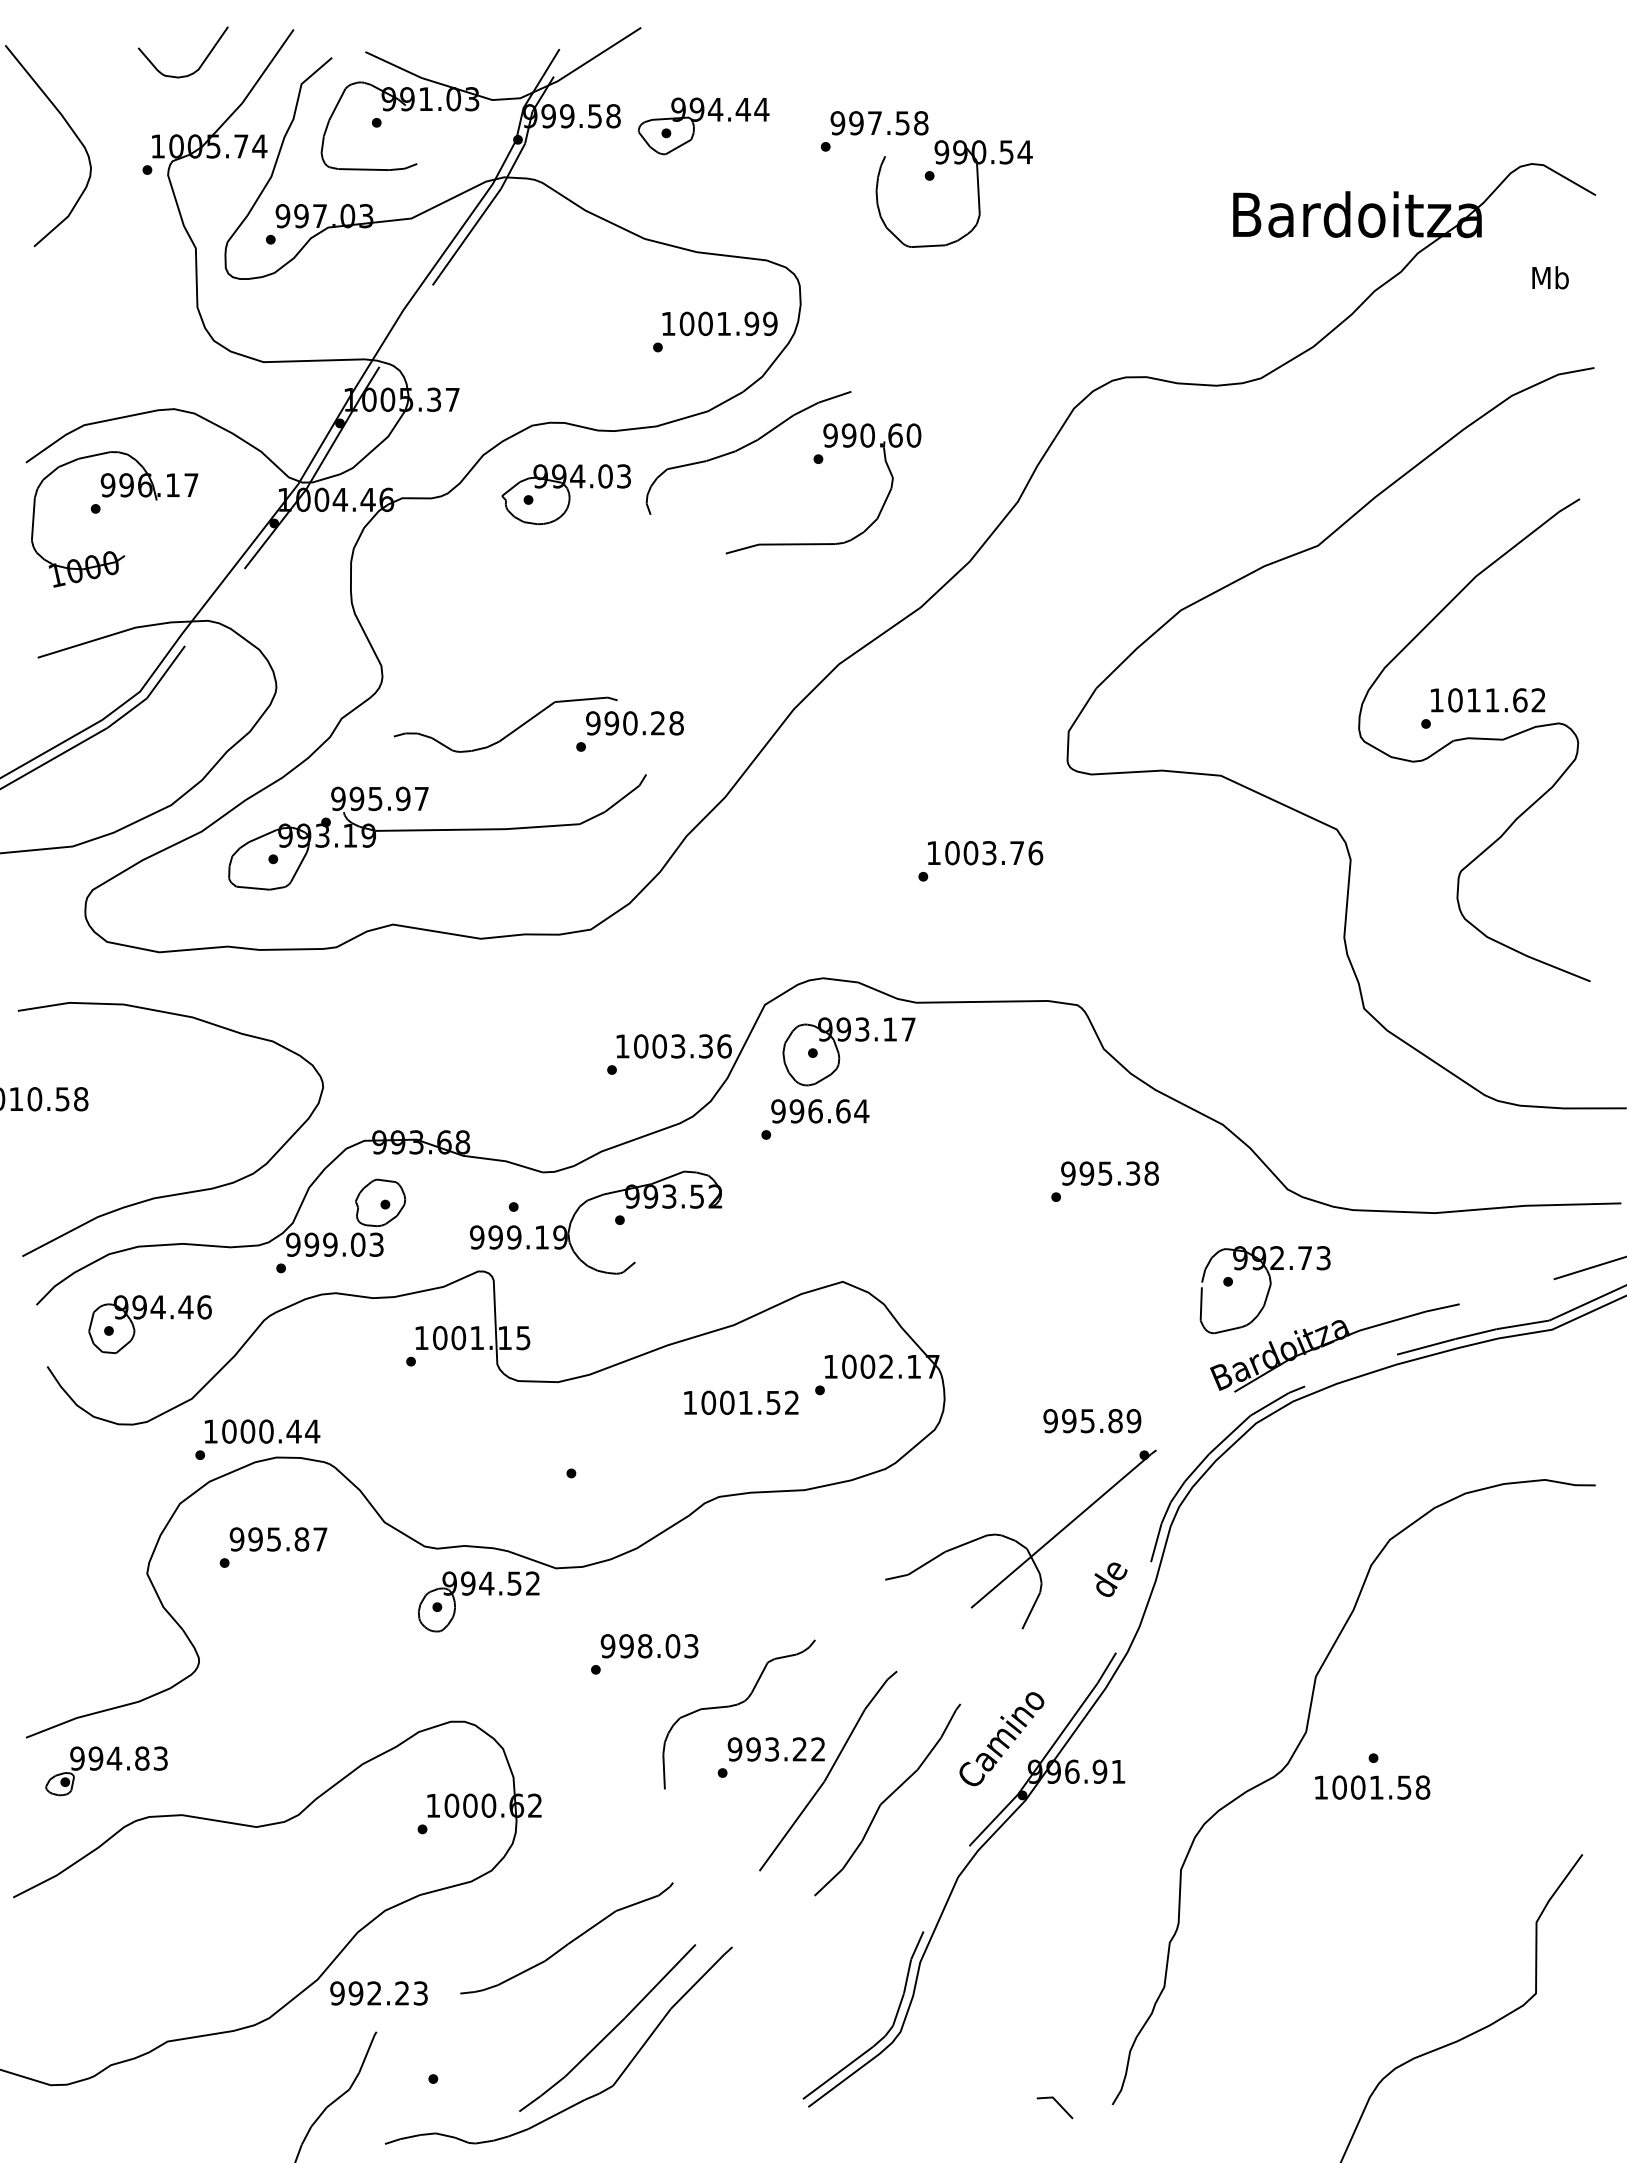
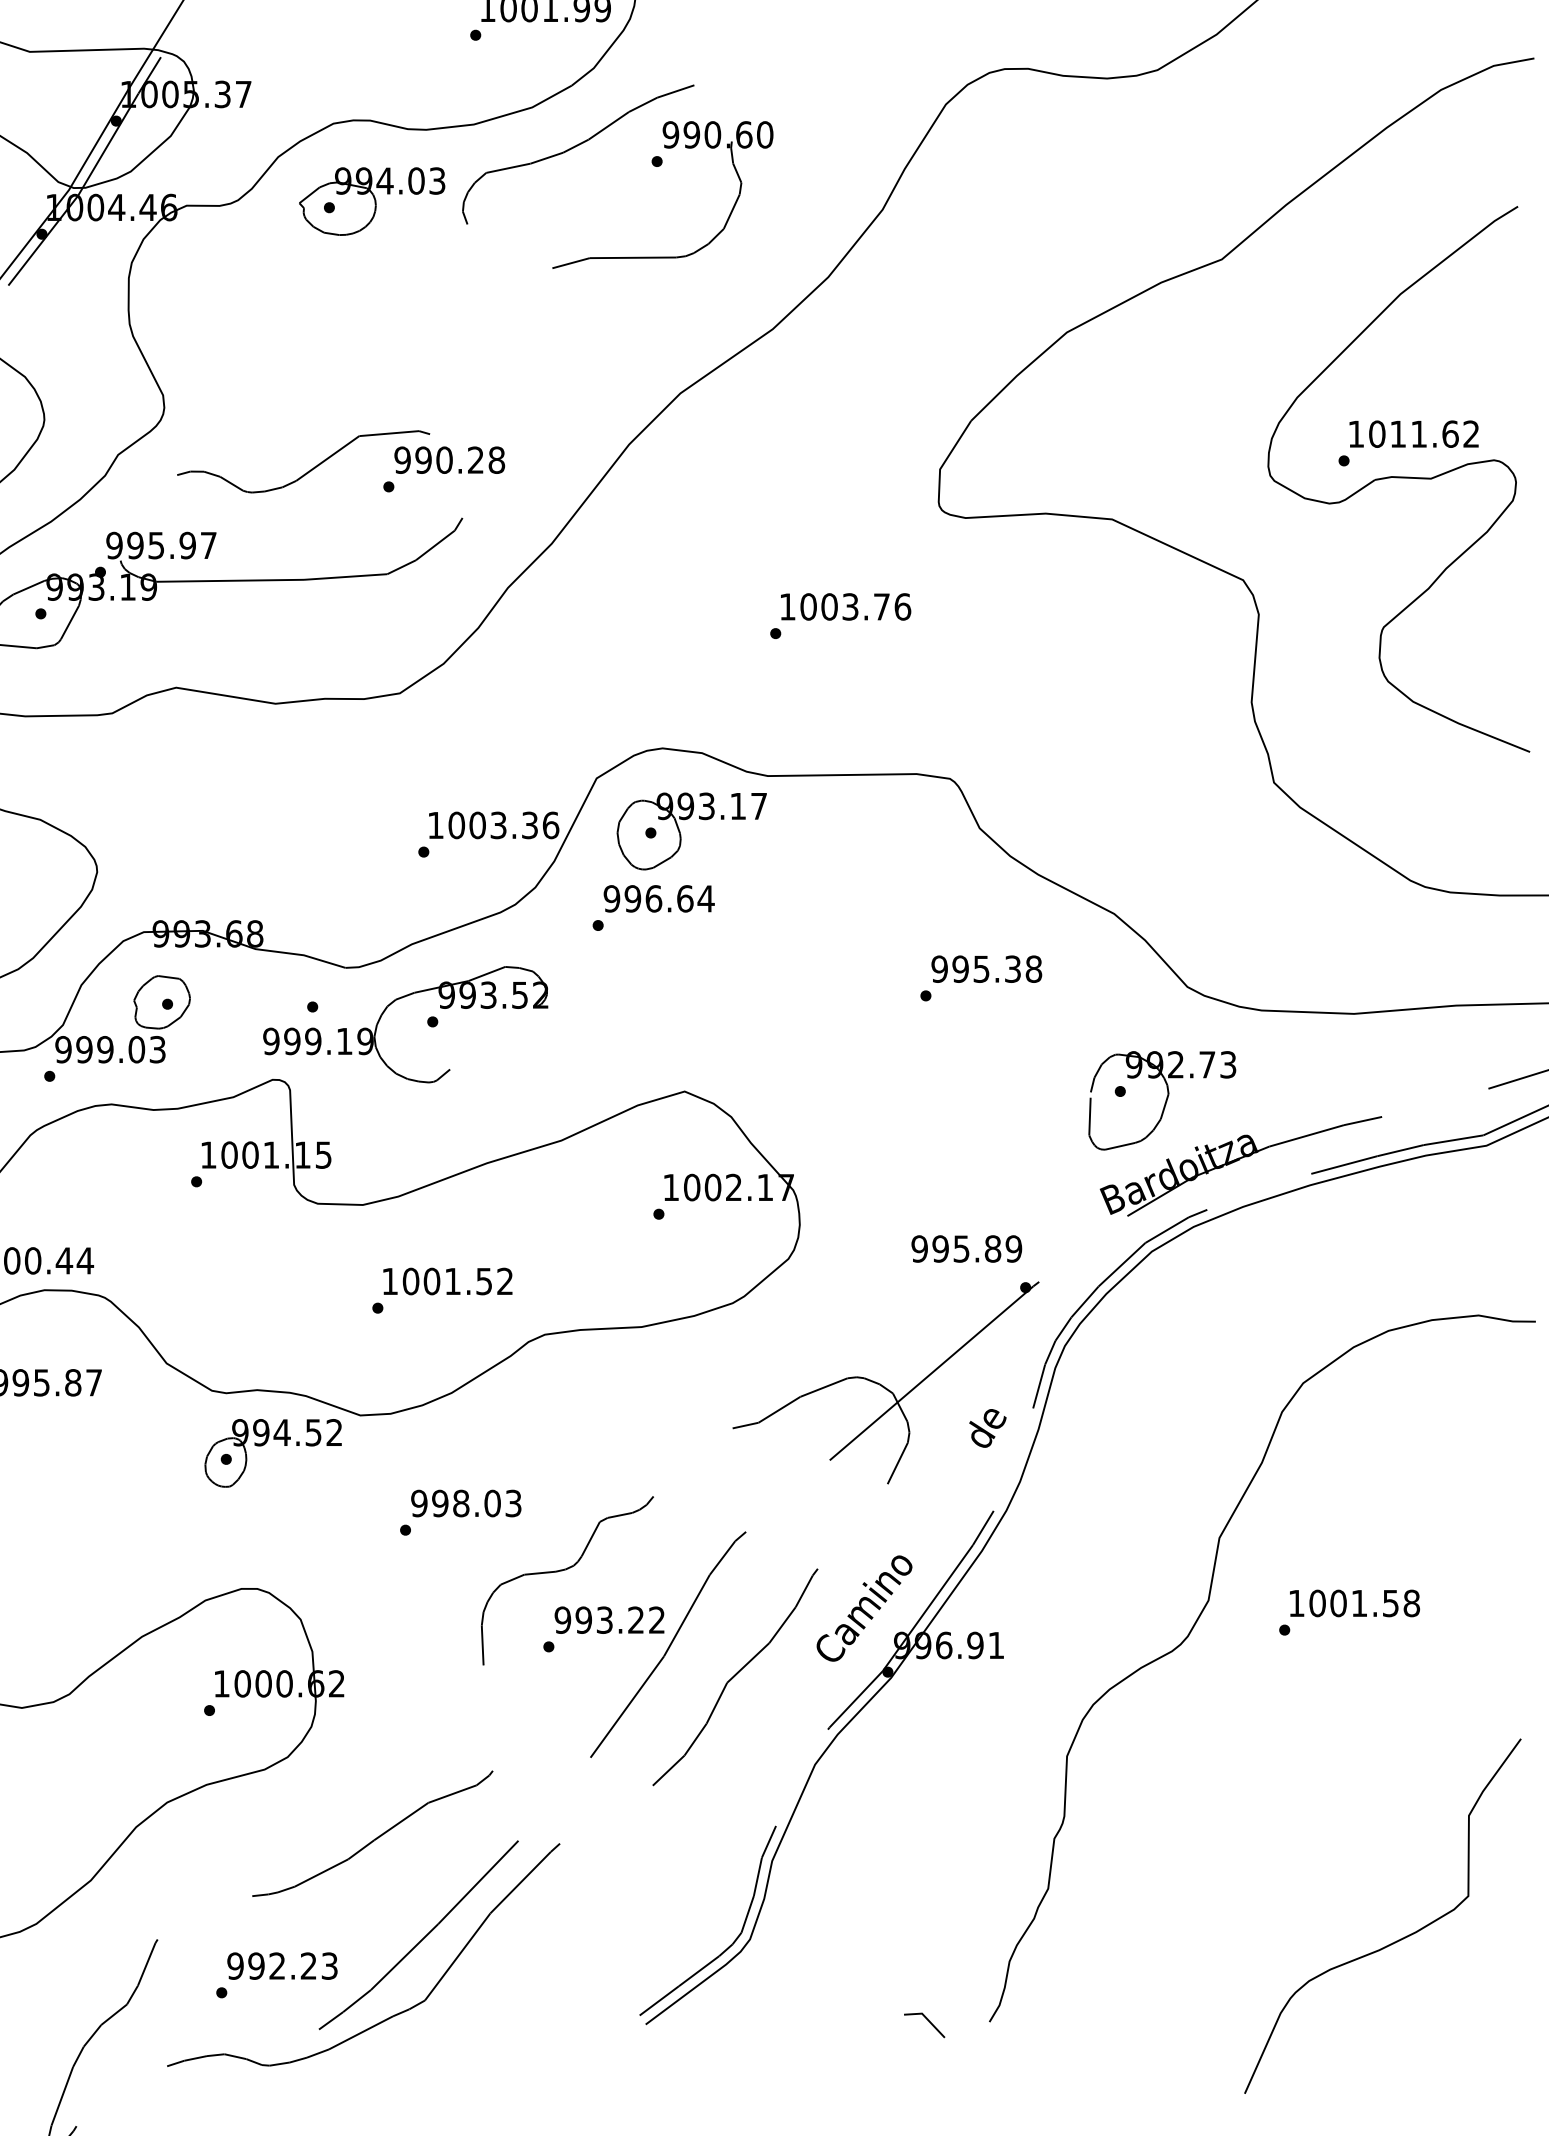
text: (741, 1402) -> (448, 1281), moved
text: (1372, 1787) -> (1354, 1603), moved
text: (378, 1993) -> (281, 1966), moved

